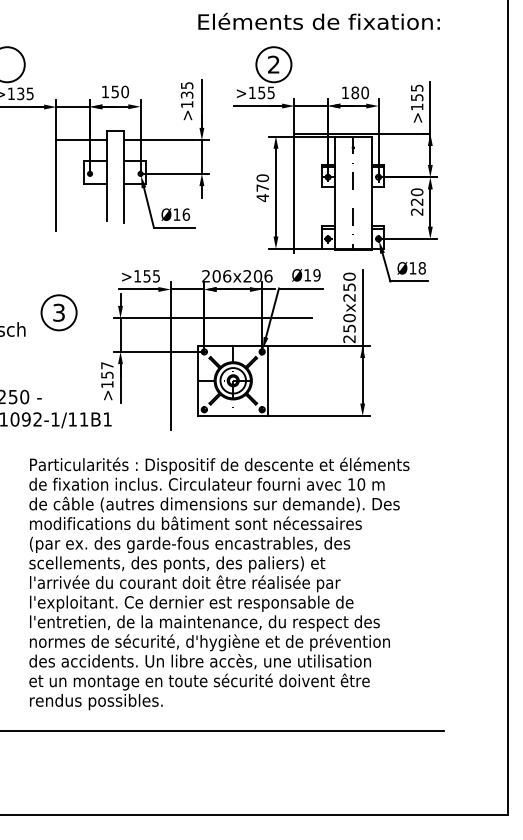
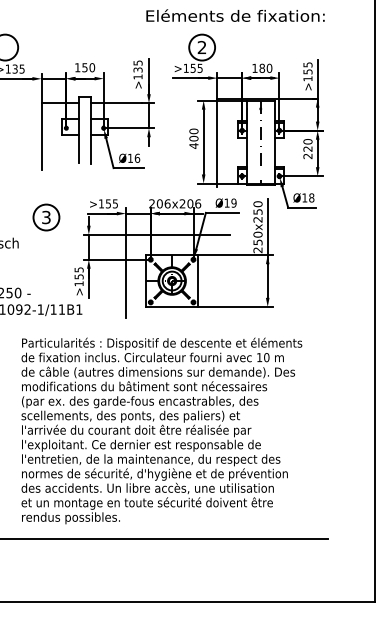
text: (262, 187) -> (193, 138), 470 -> 400
part: (58, 312) -> (46, 217), moved
text: (107, 365) -> (79, 269), >157 -> >155

